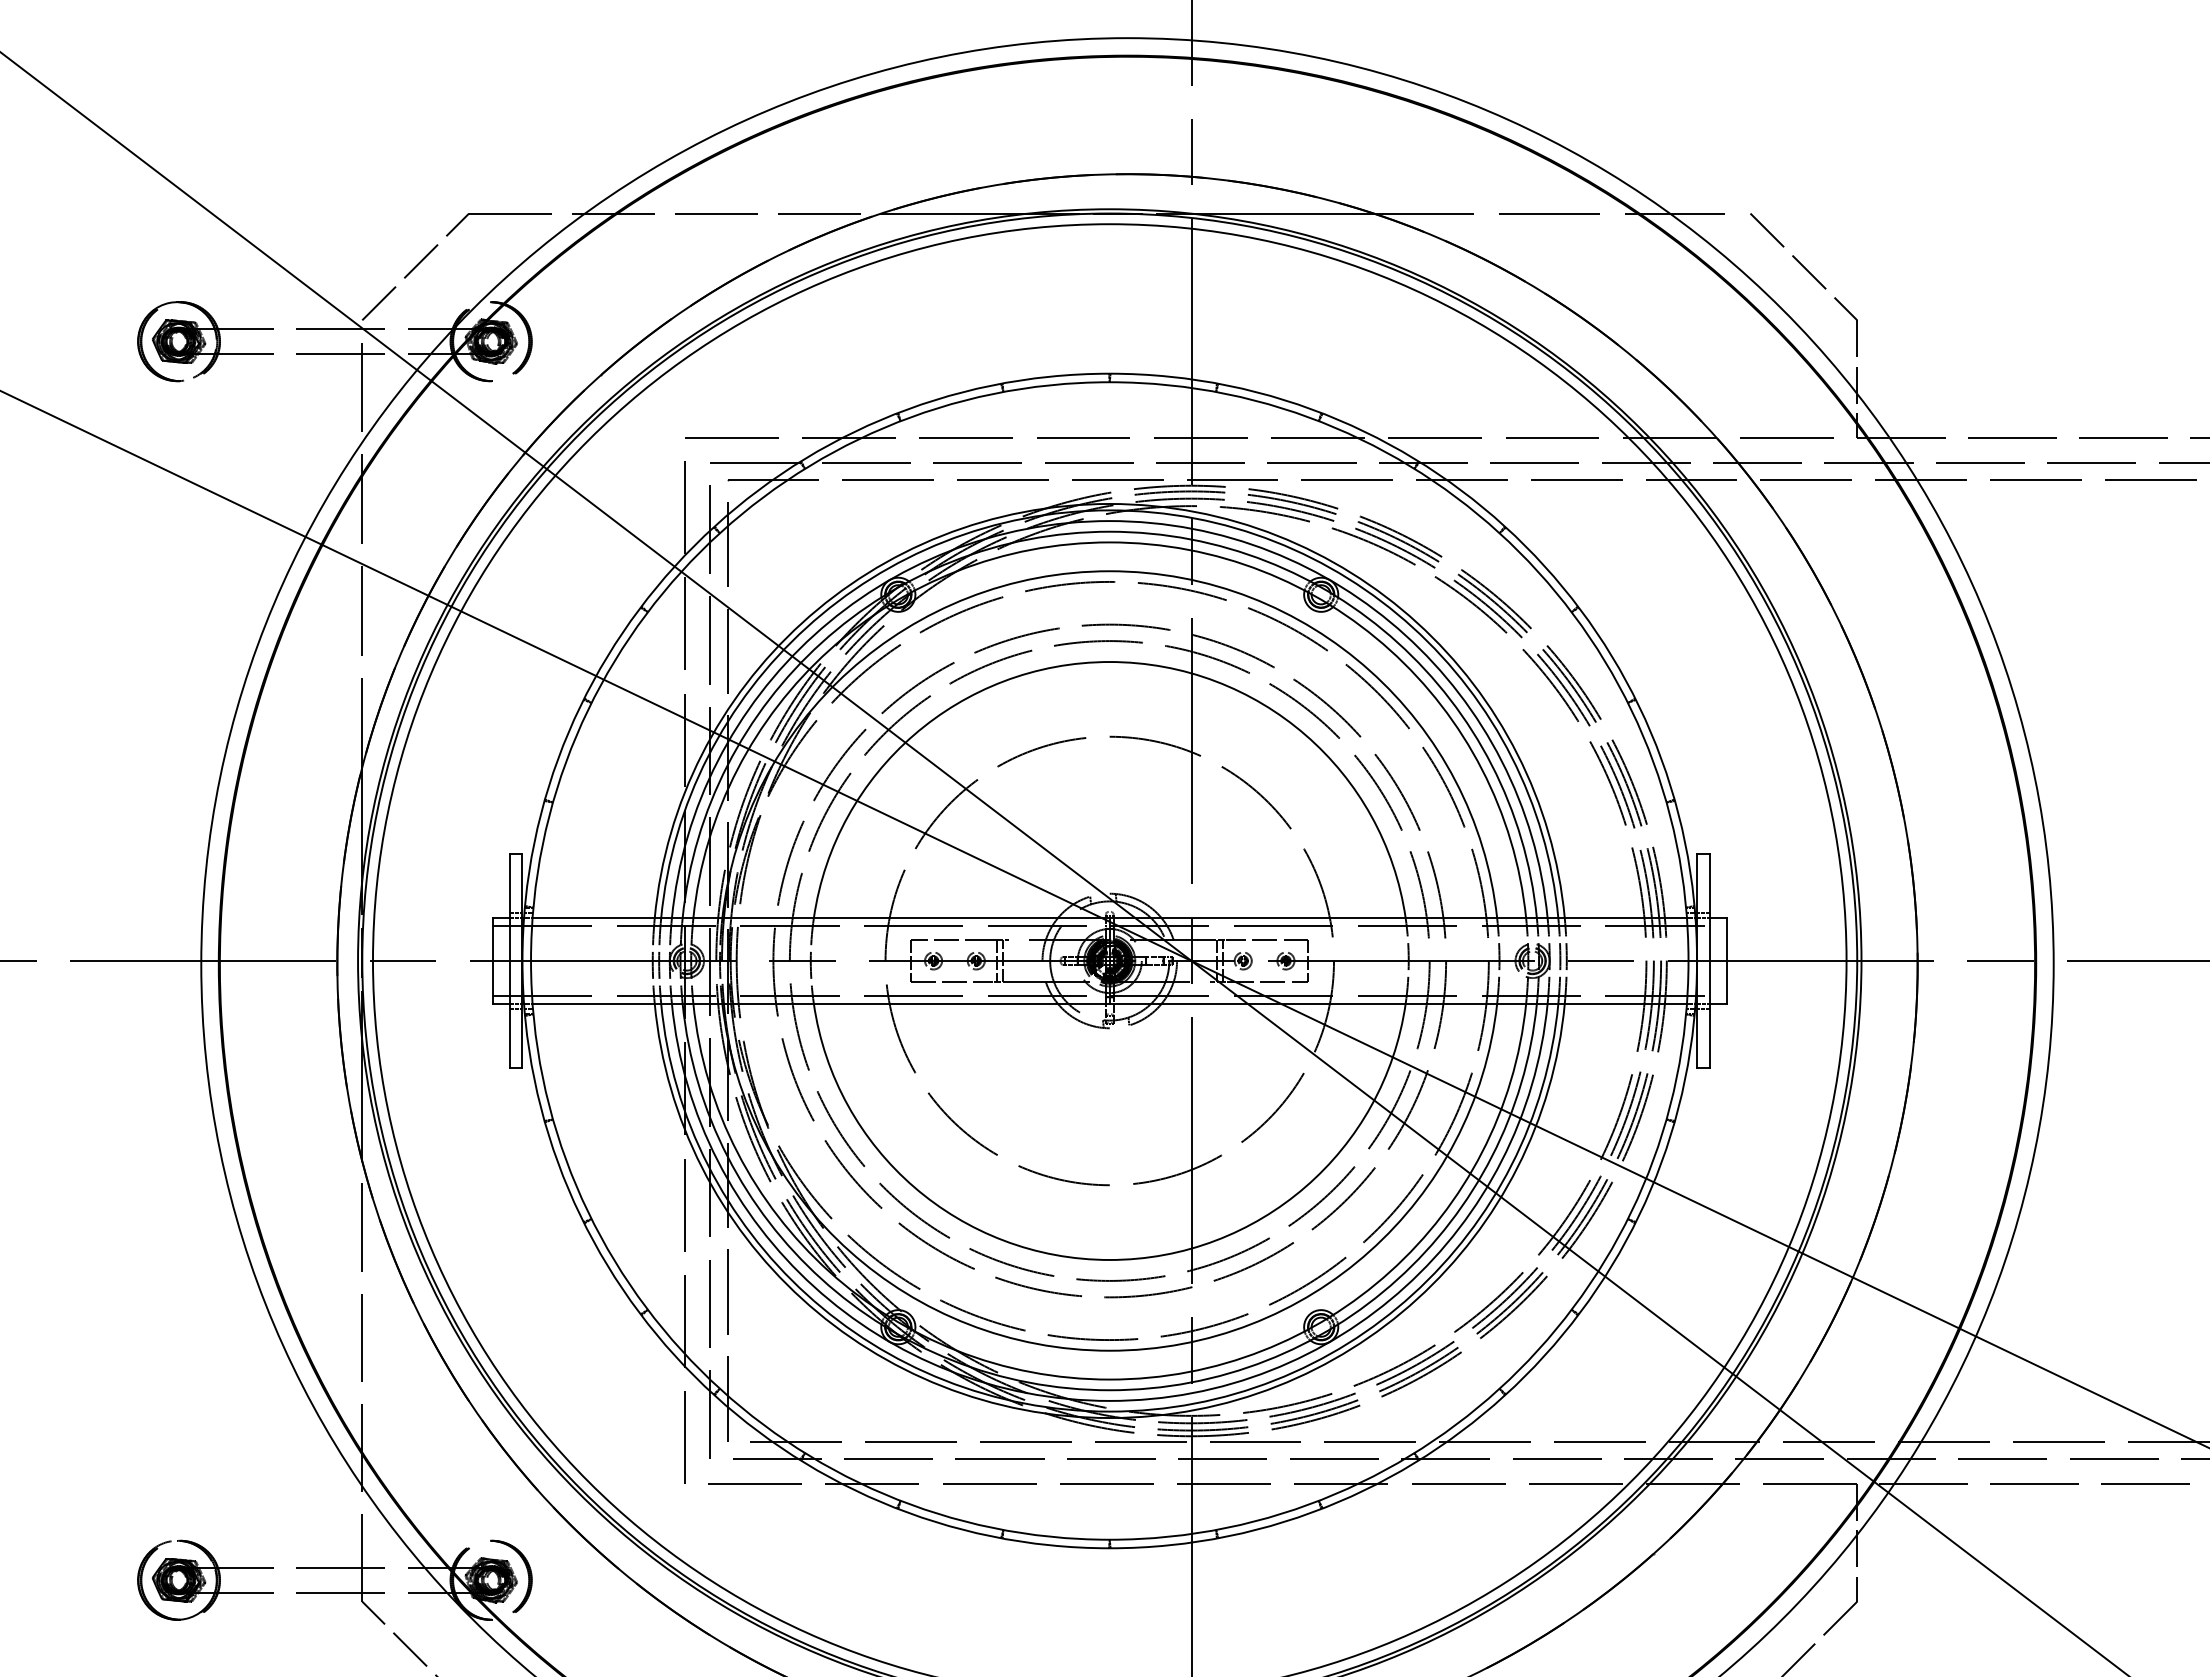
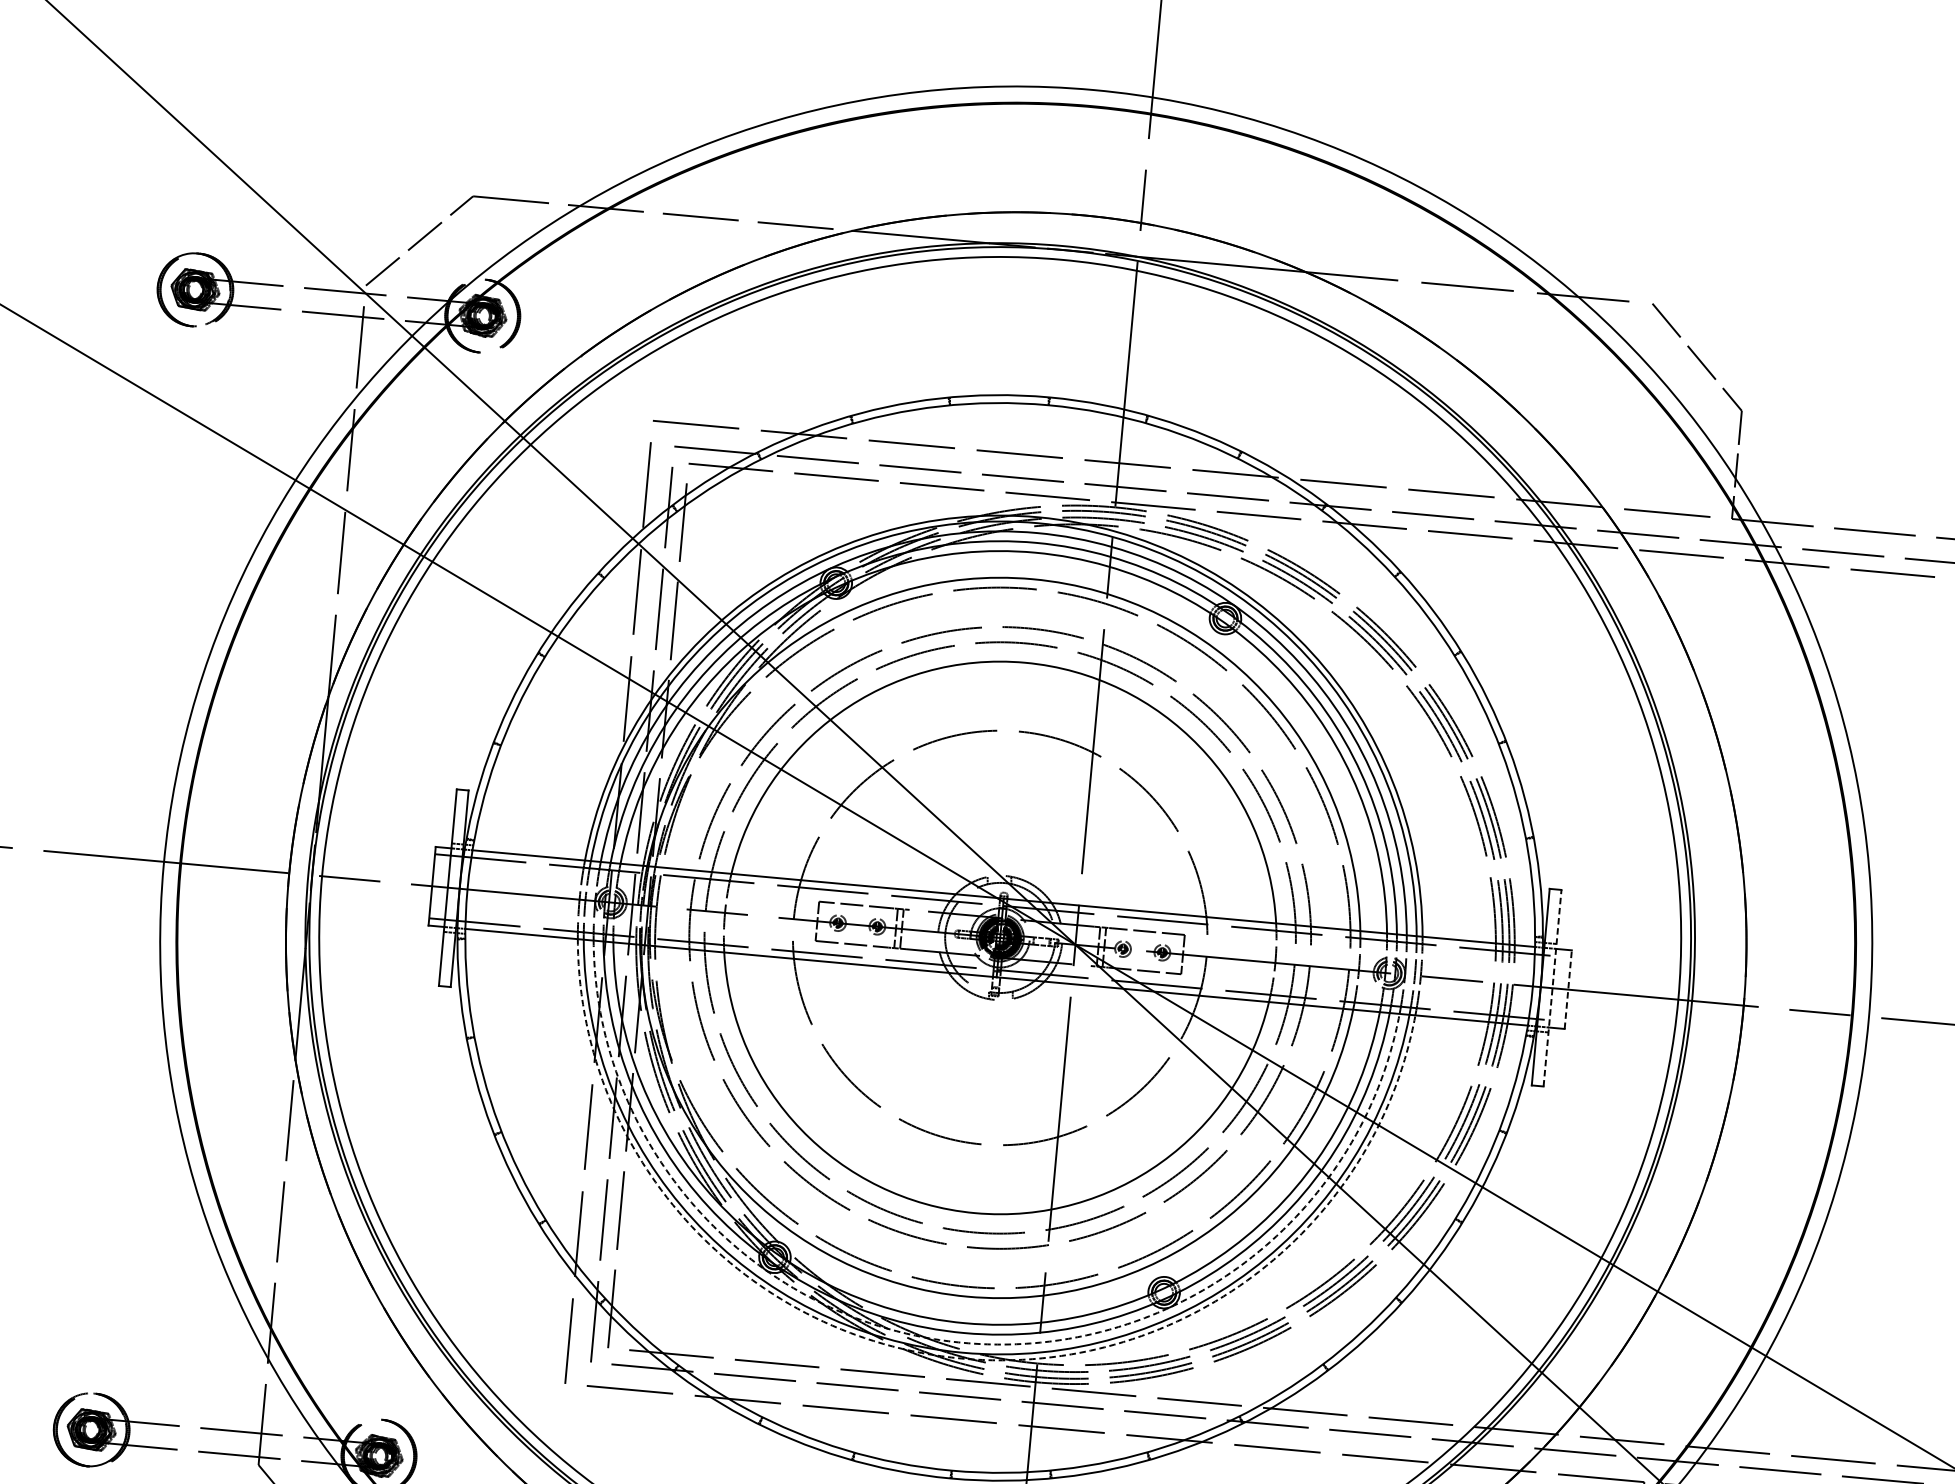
line: (1709, 961) -> (1552, 988), solid -> dashed
line: (1726, 961) -> (1567, 990), solid -> dashed
arc: (1109, 1400) -> (963, 1342), solid -> dashed
arc: (1109, 1418) -> (961, 1359), solid -> dashed

